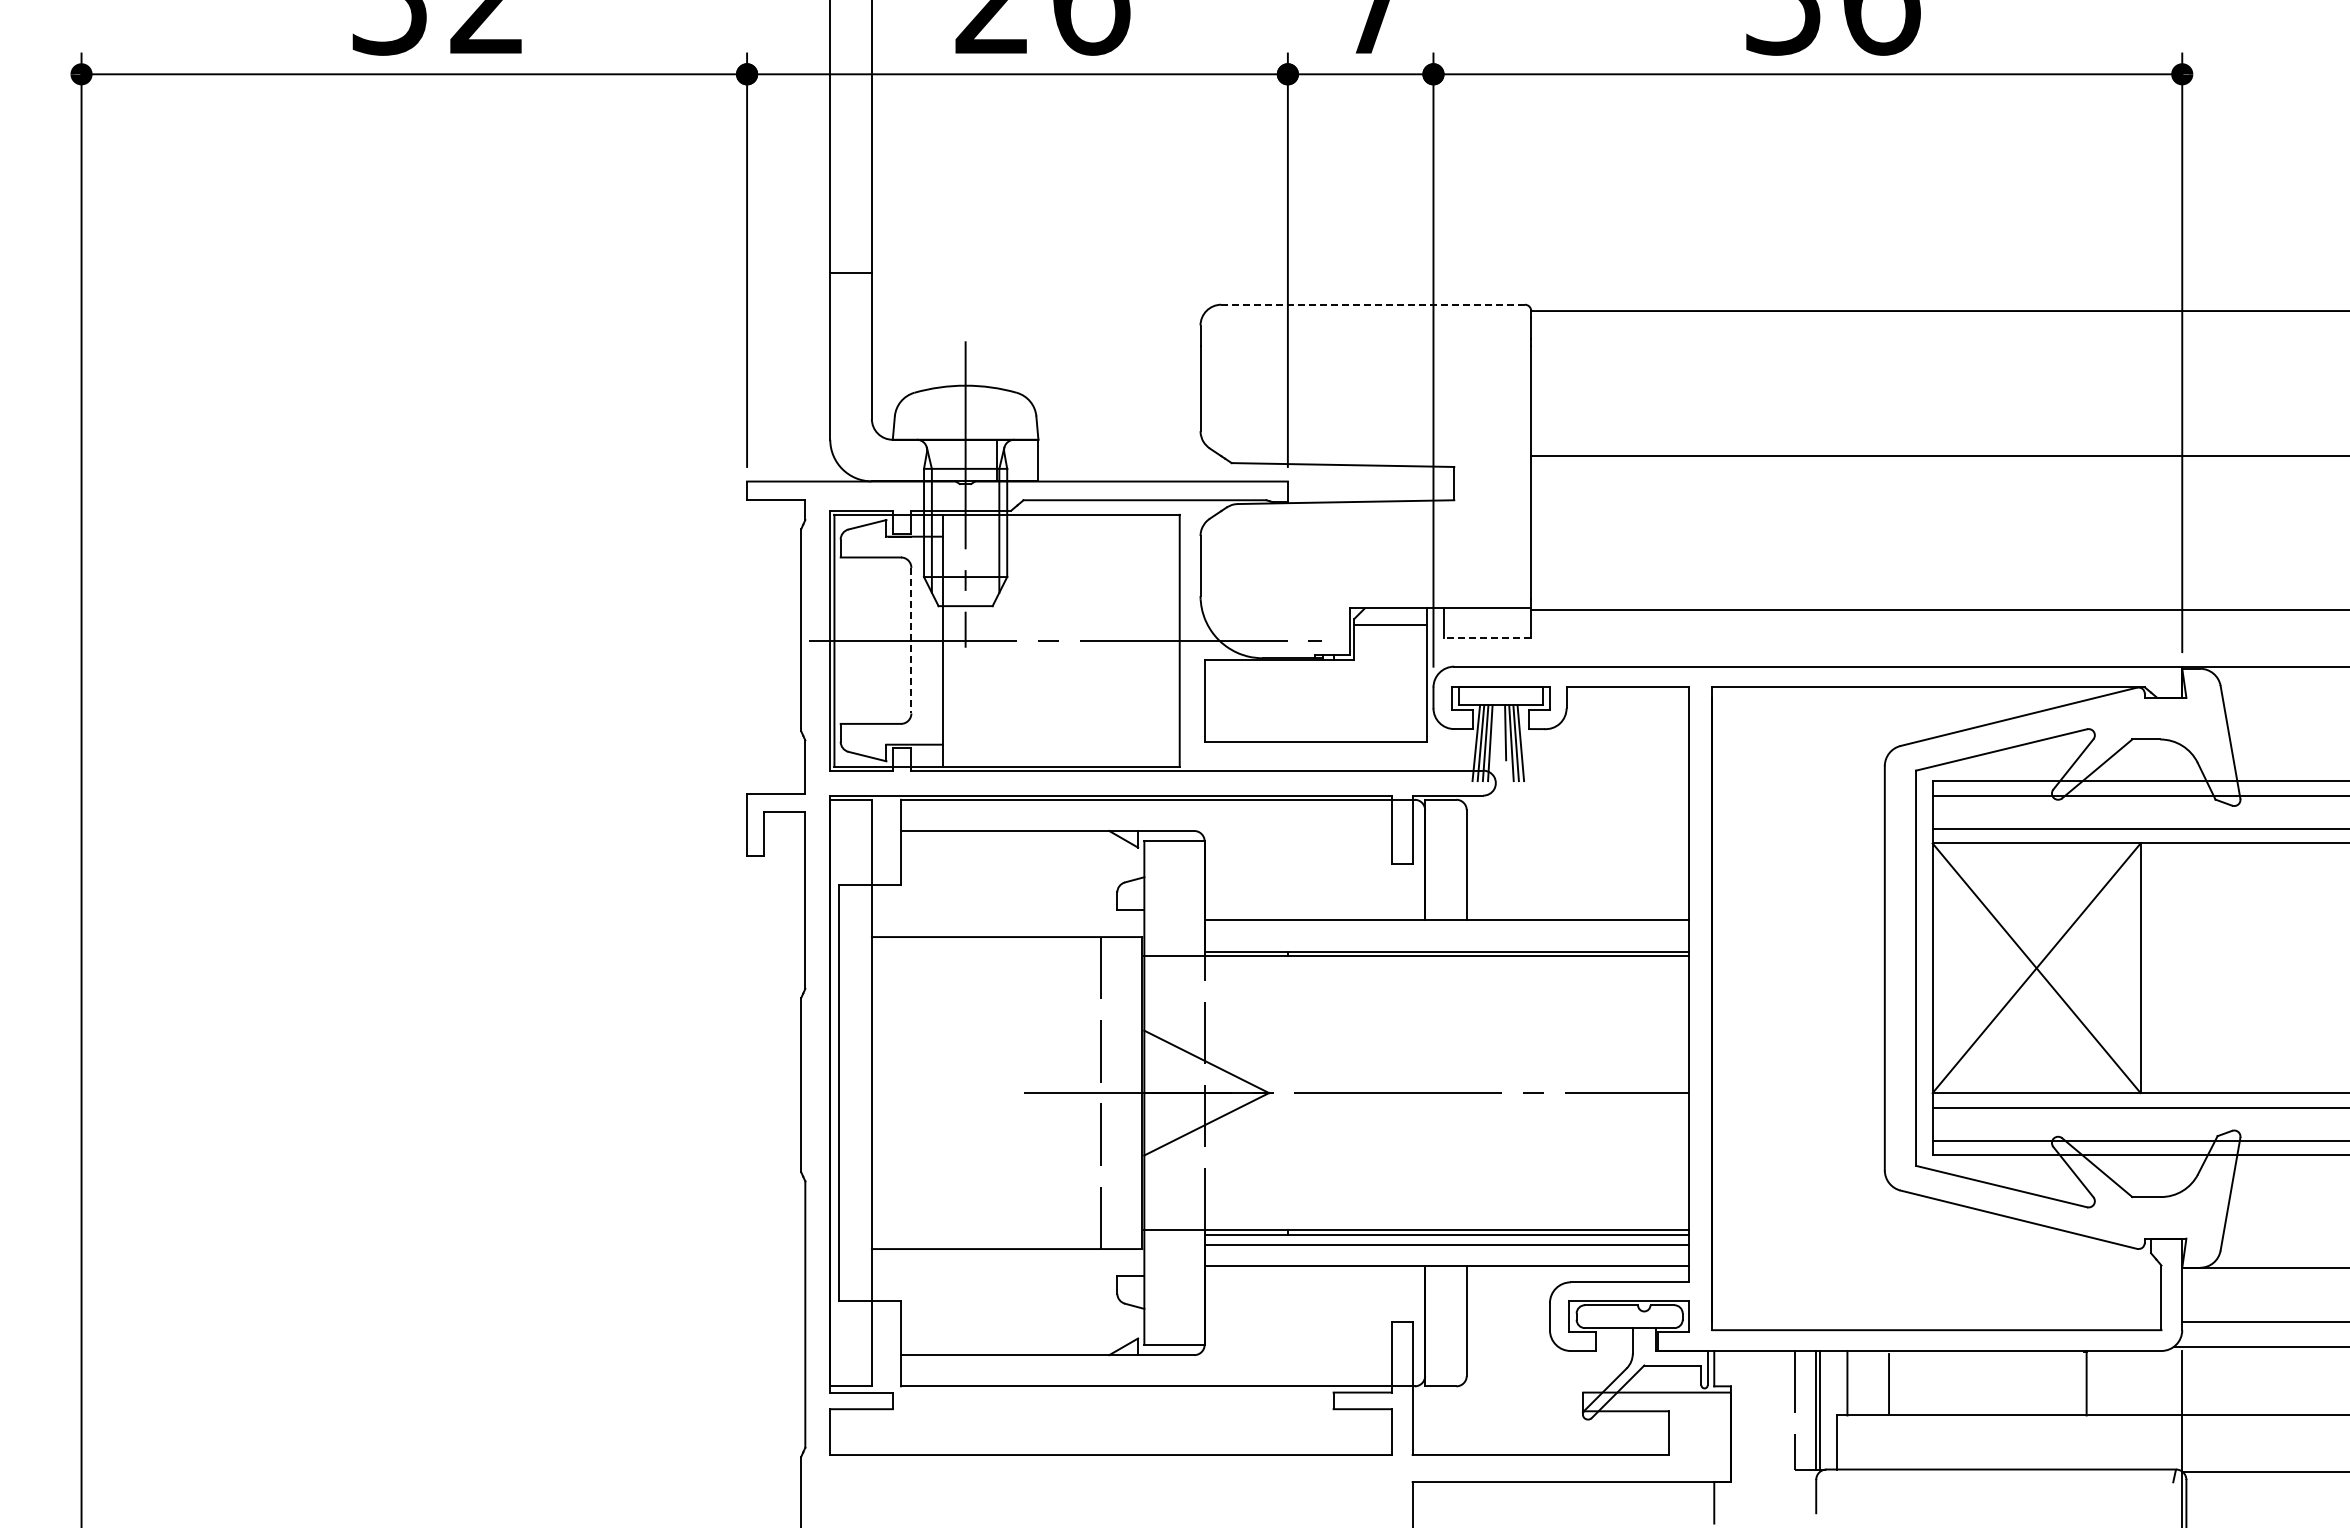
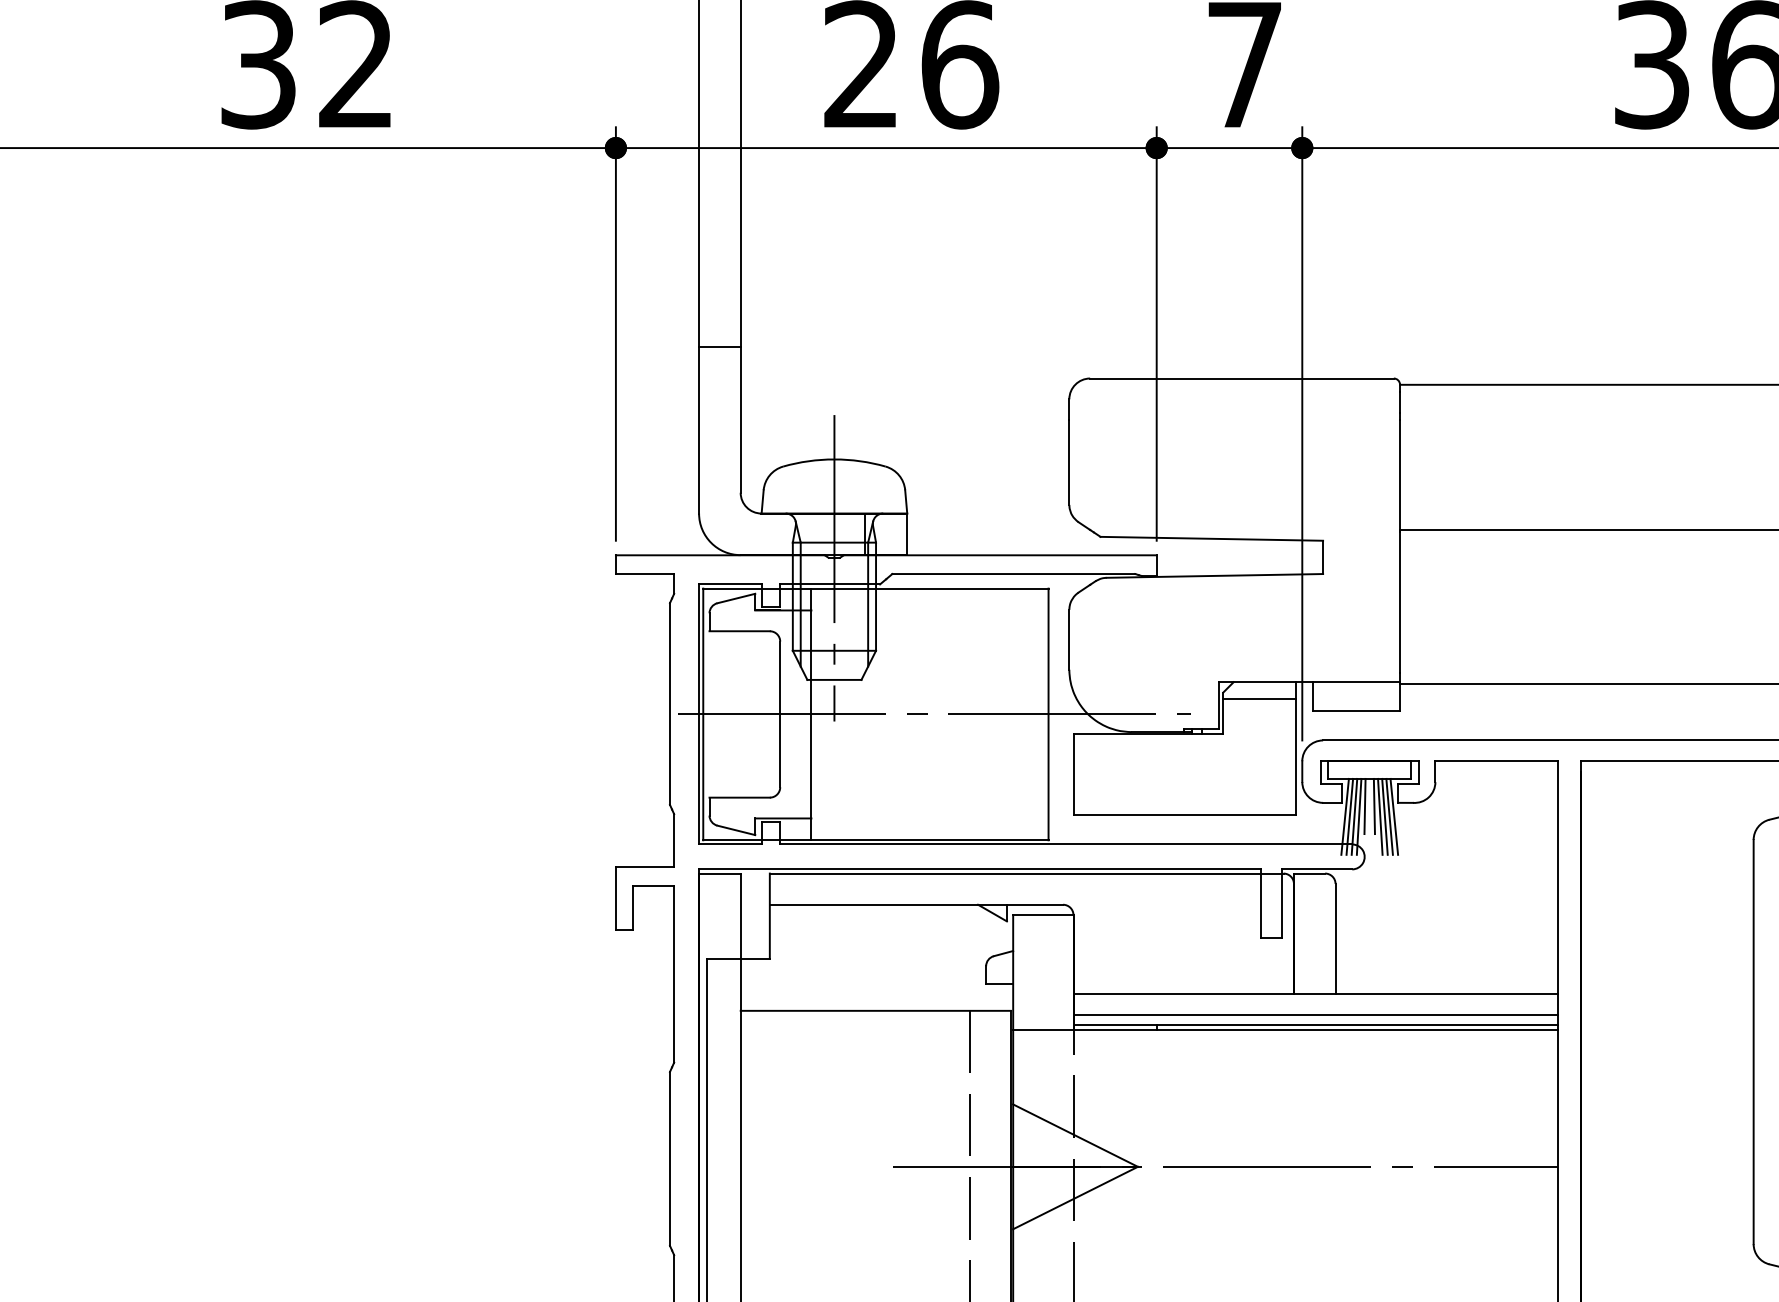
line: (1373, 304) -> (1242, 378), dashed -> solid
line: (1487, 637) -> (1356, 711), dashed -> solid
line: (911, 640) -> (780, 714), dashed -> solid
line: (1495, 732) -> (1364, 806), added
line: (1525, 743) -> (1394, 817), added
line: (1446, 941) -> (1315, 1015), added

